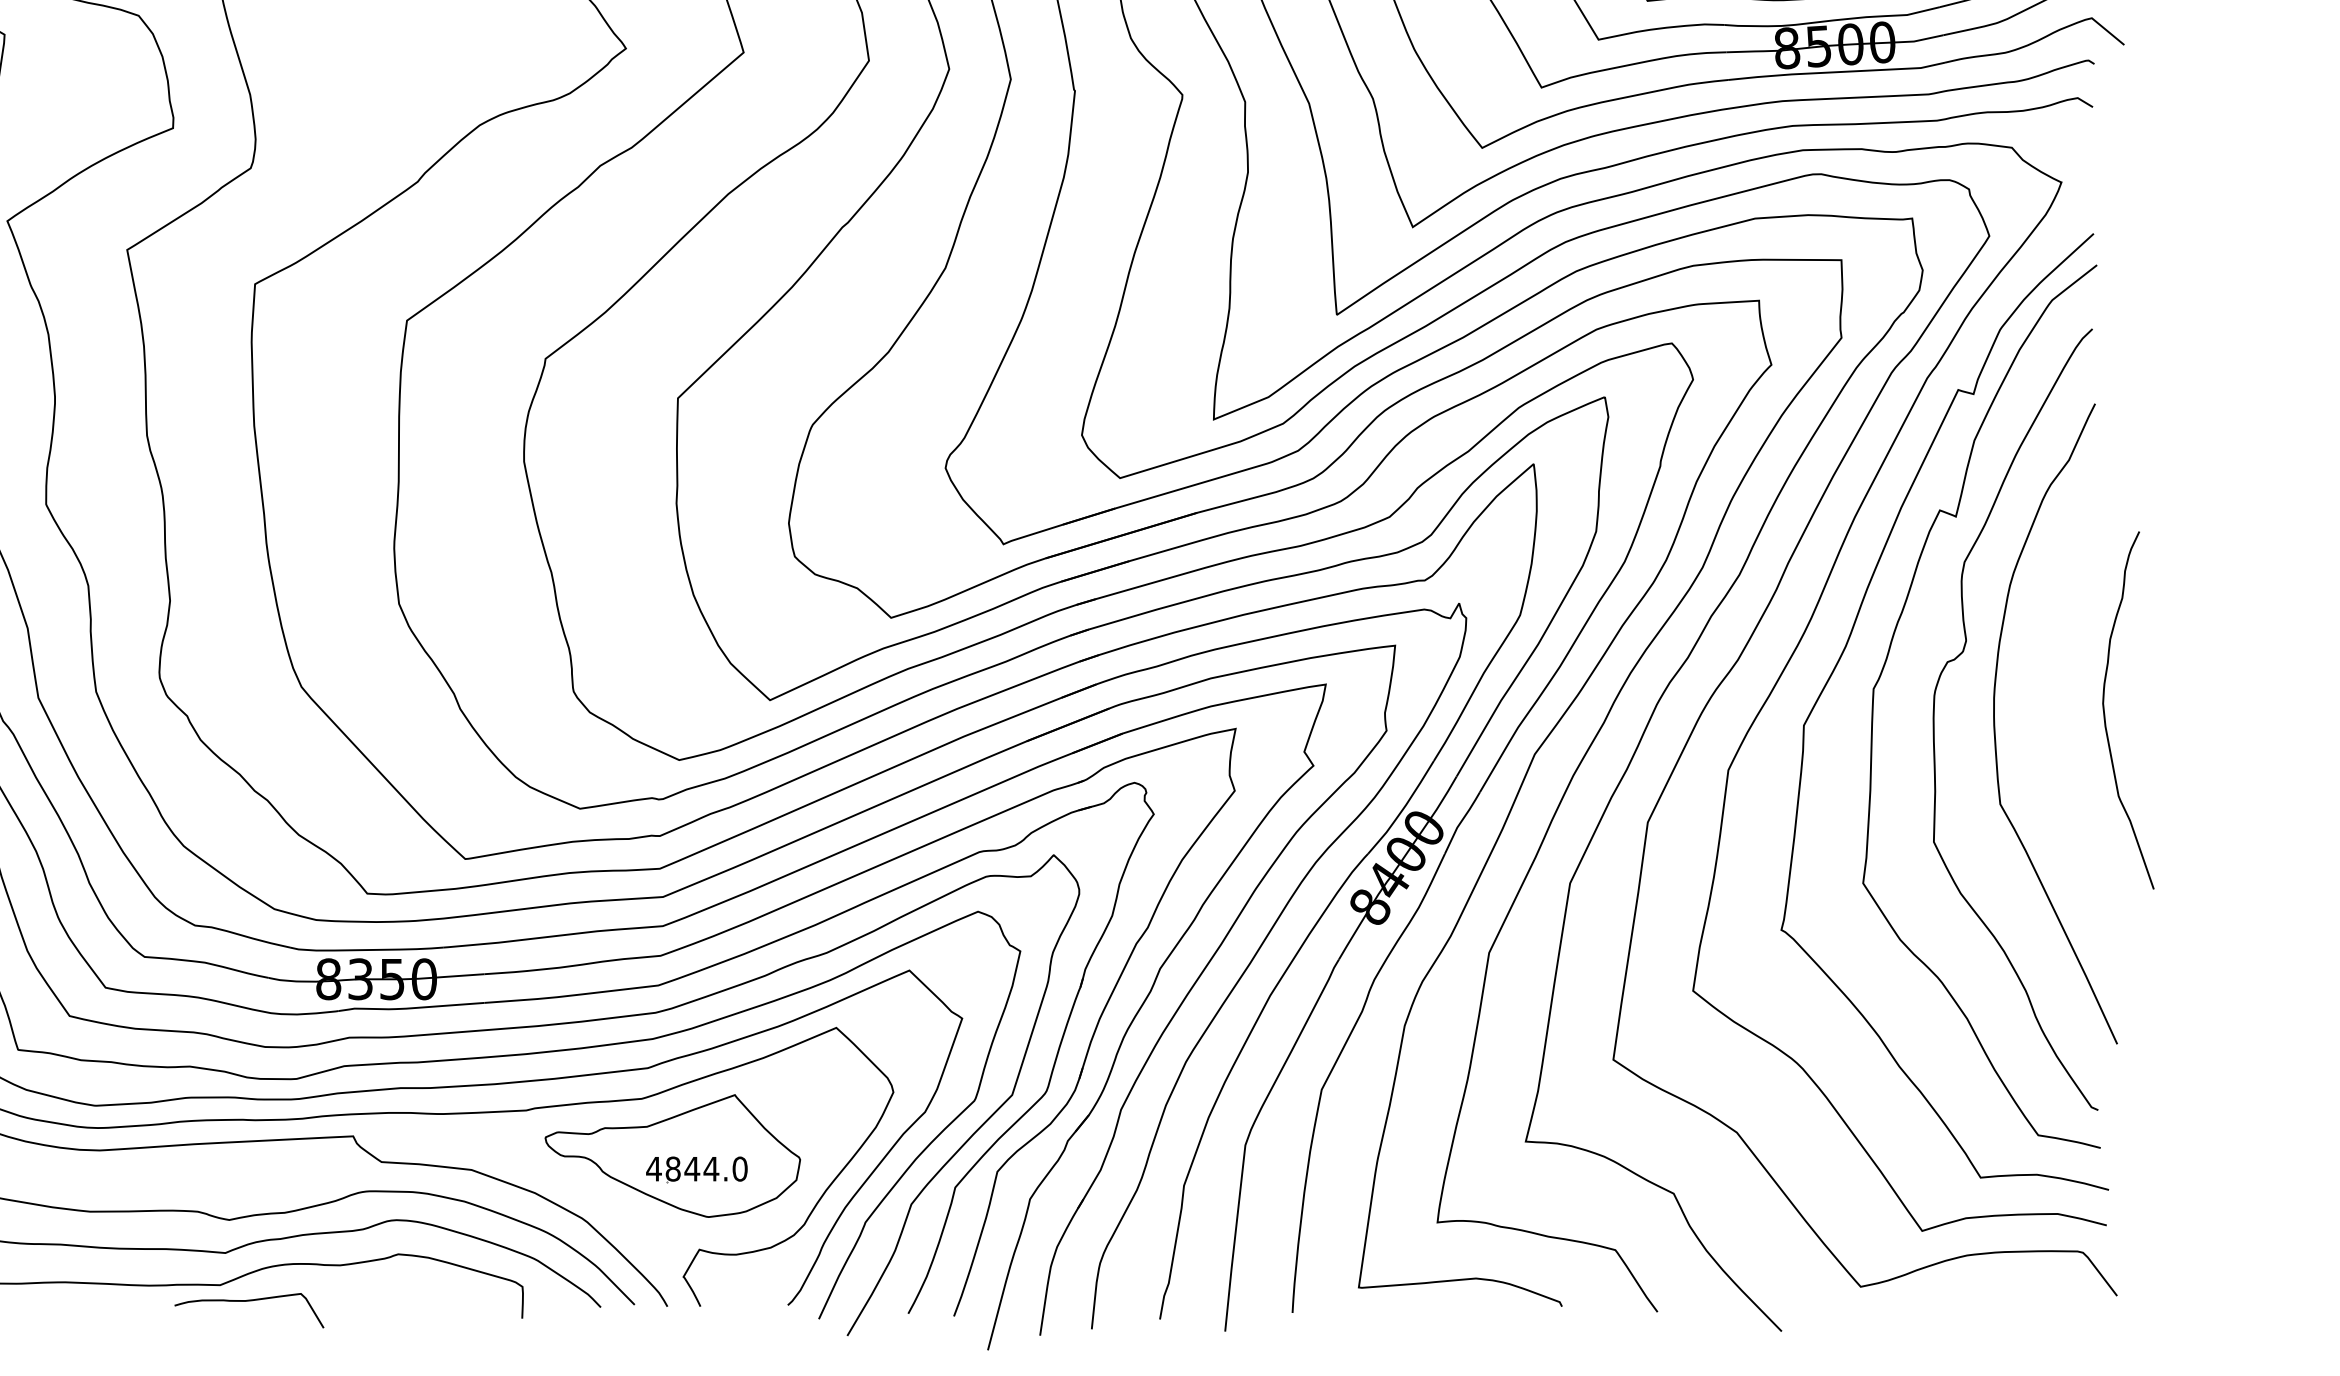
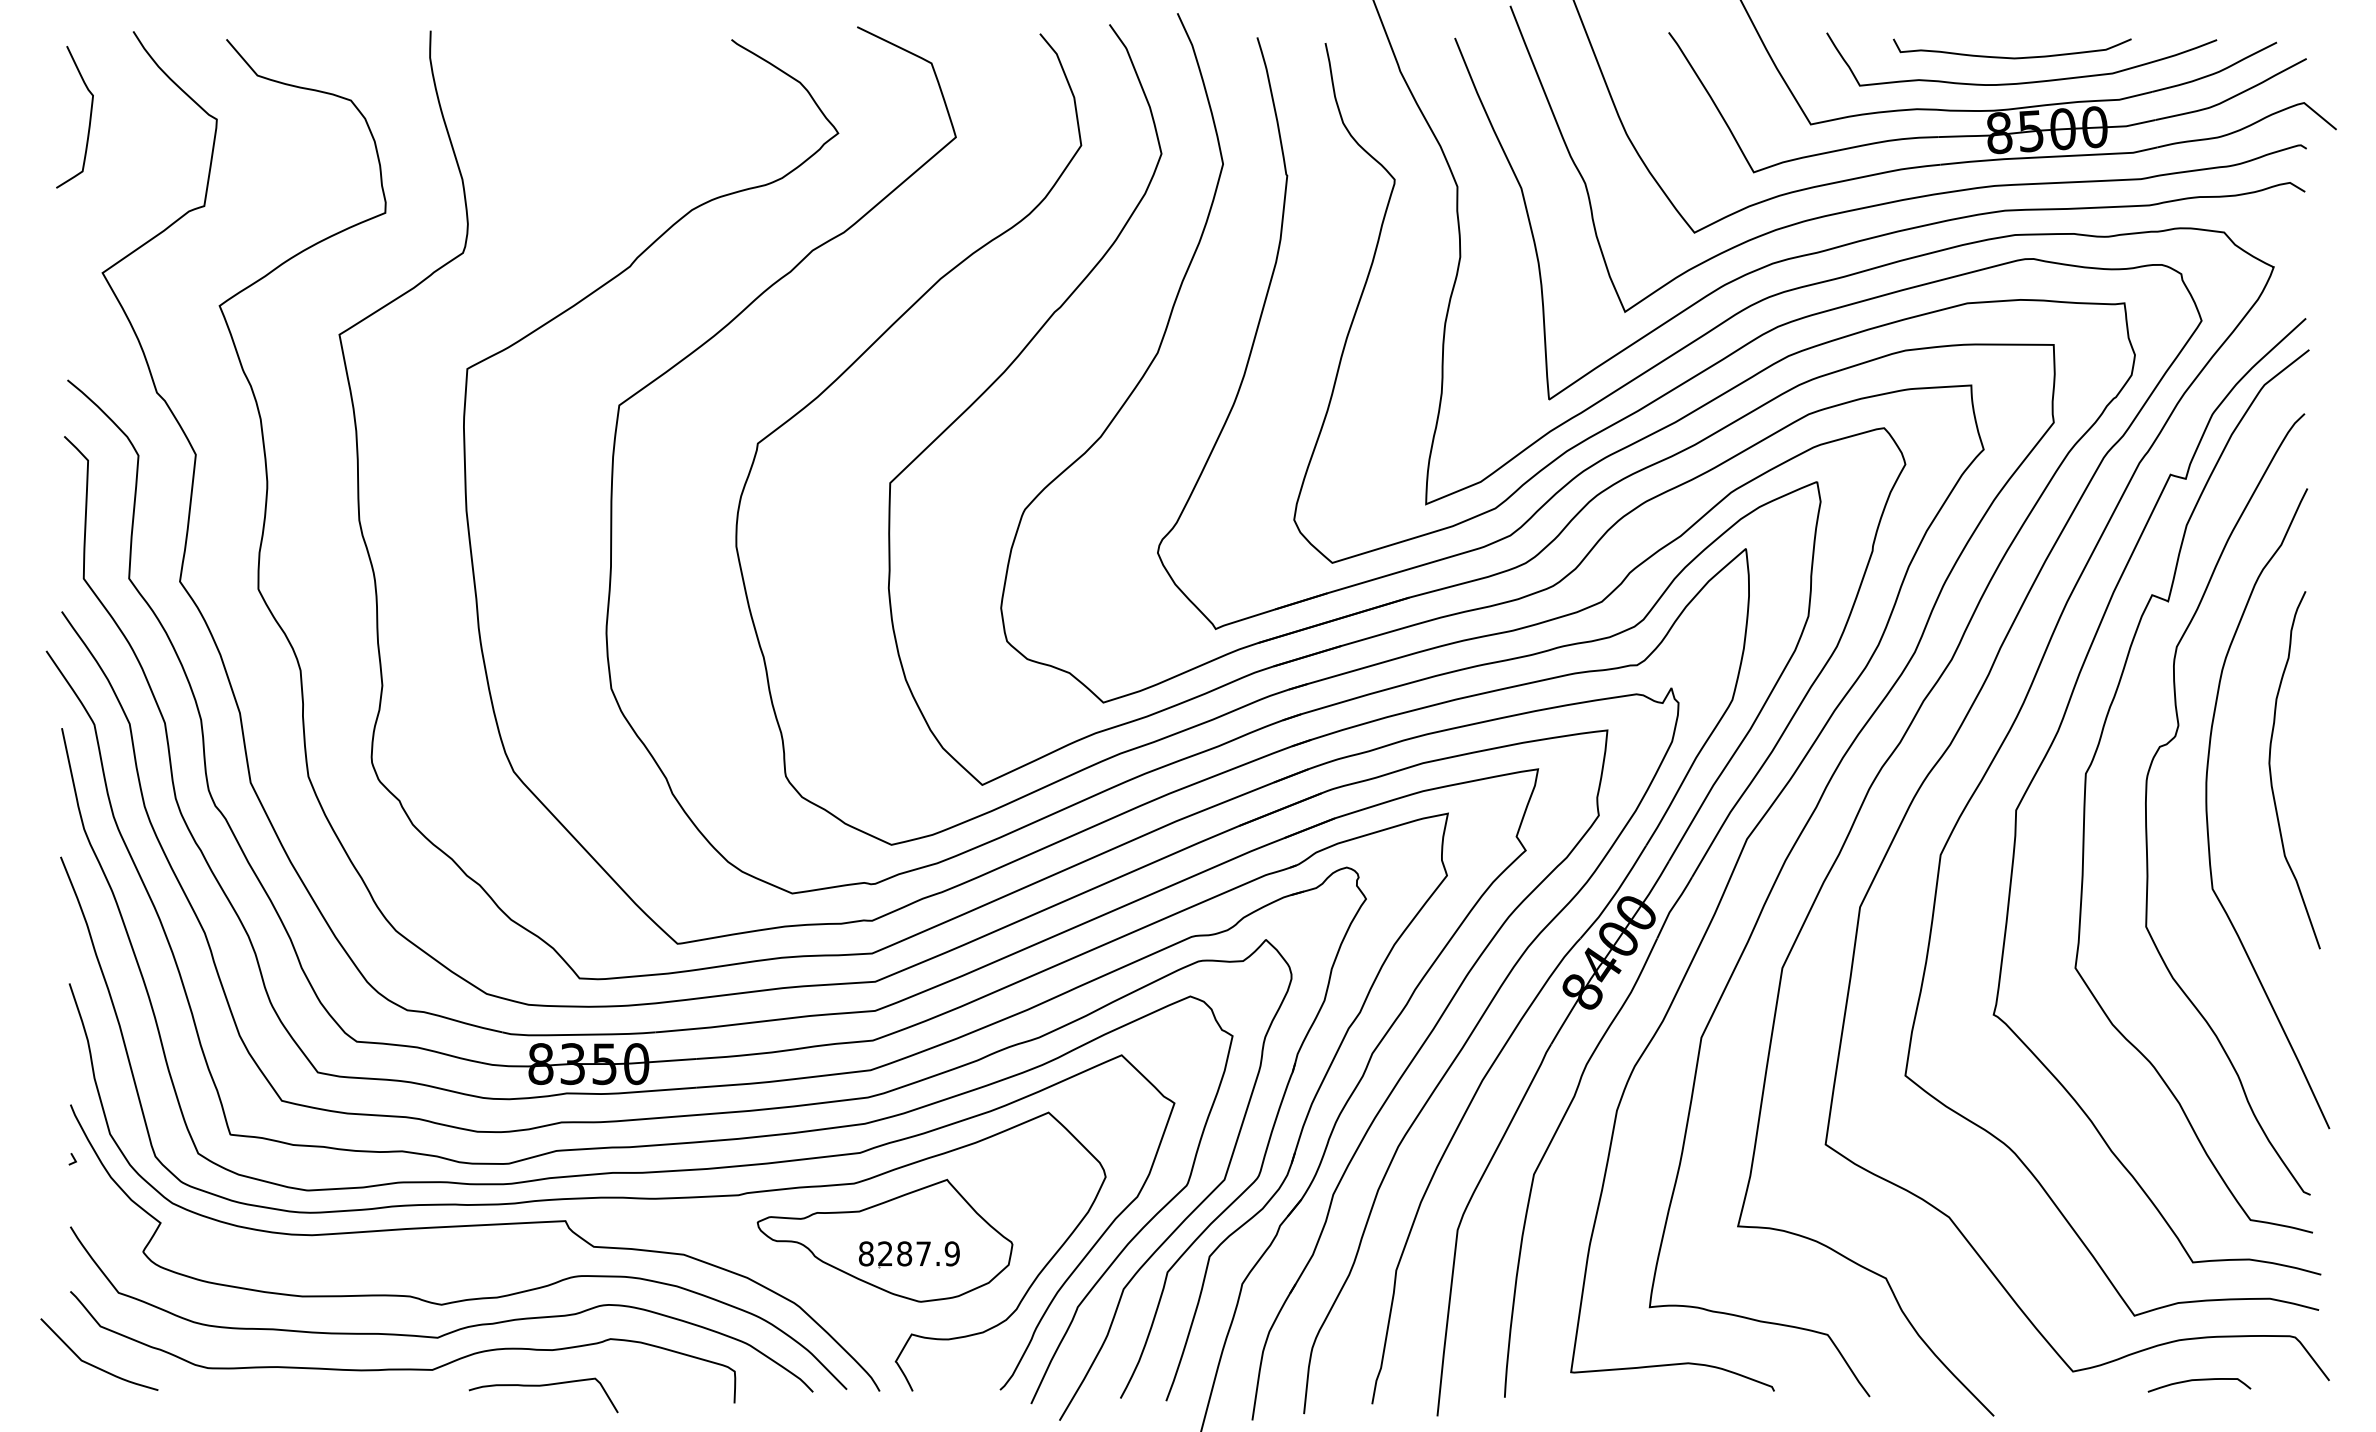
curve: (2105, 711) -> (2271, 771), moved
text: (696, 1168) -> (908, 1253), 4844.0 -> 8287.9
curve: (1987, 1295) -> (2199, 1380), added
curve: (249, 1301) -> (543, 1386), moved

